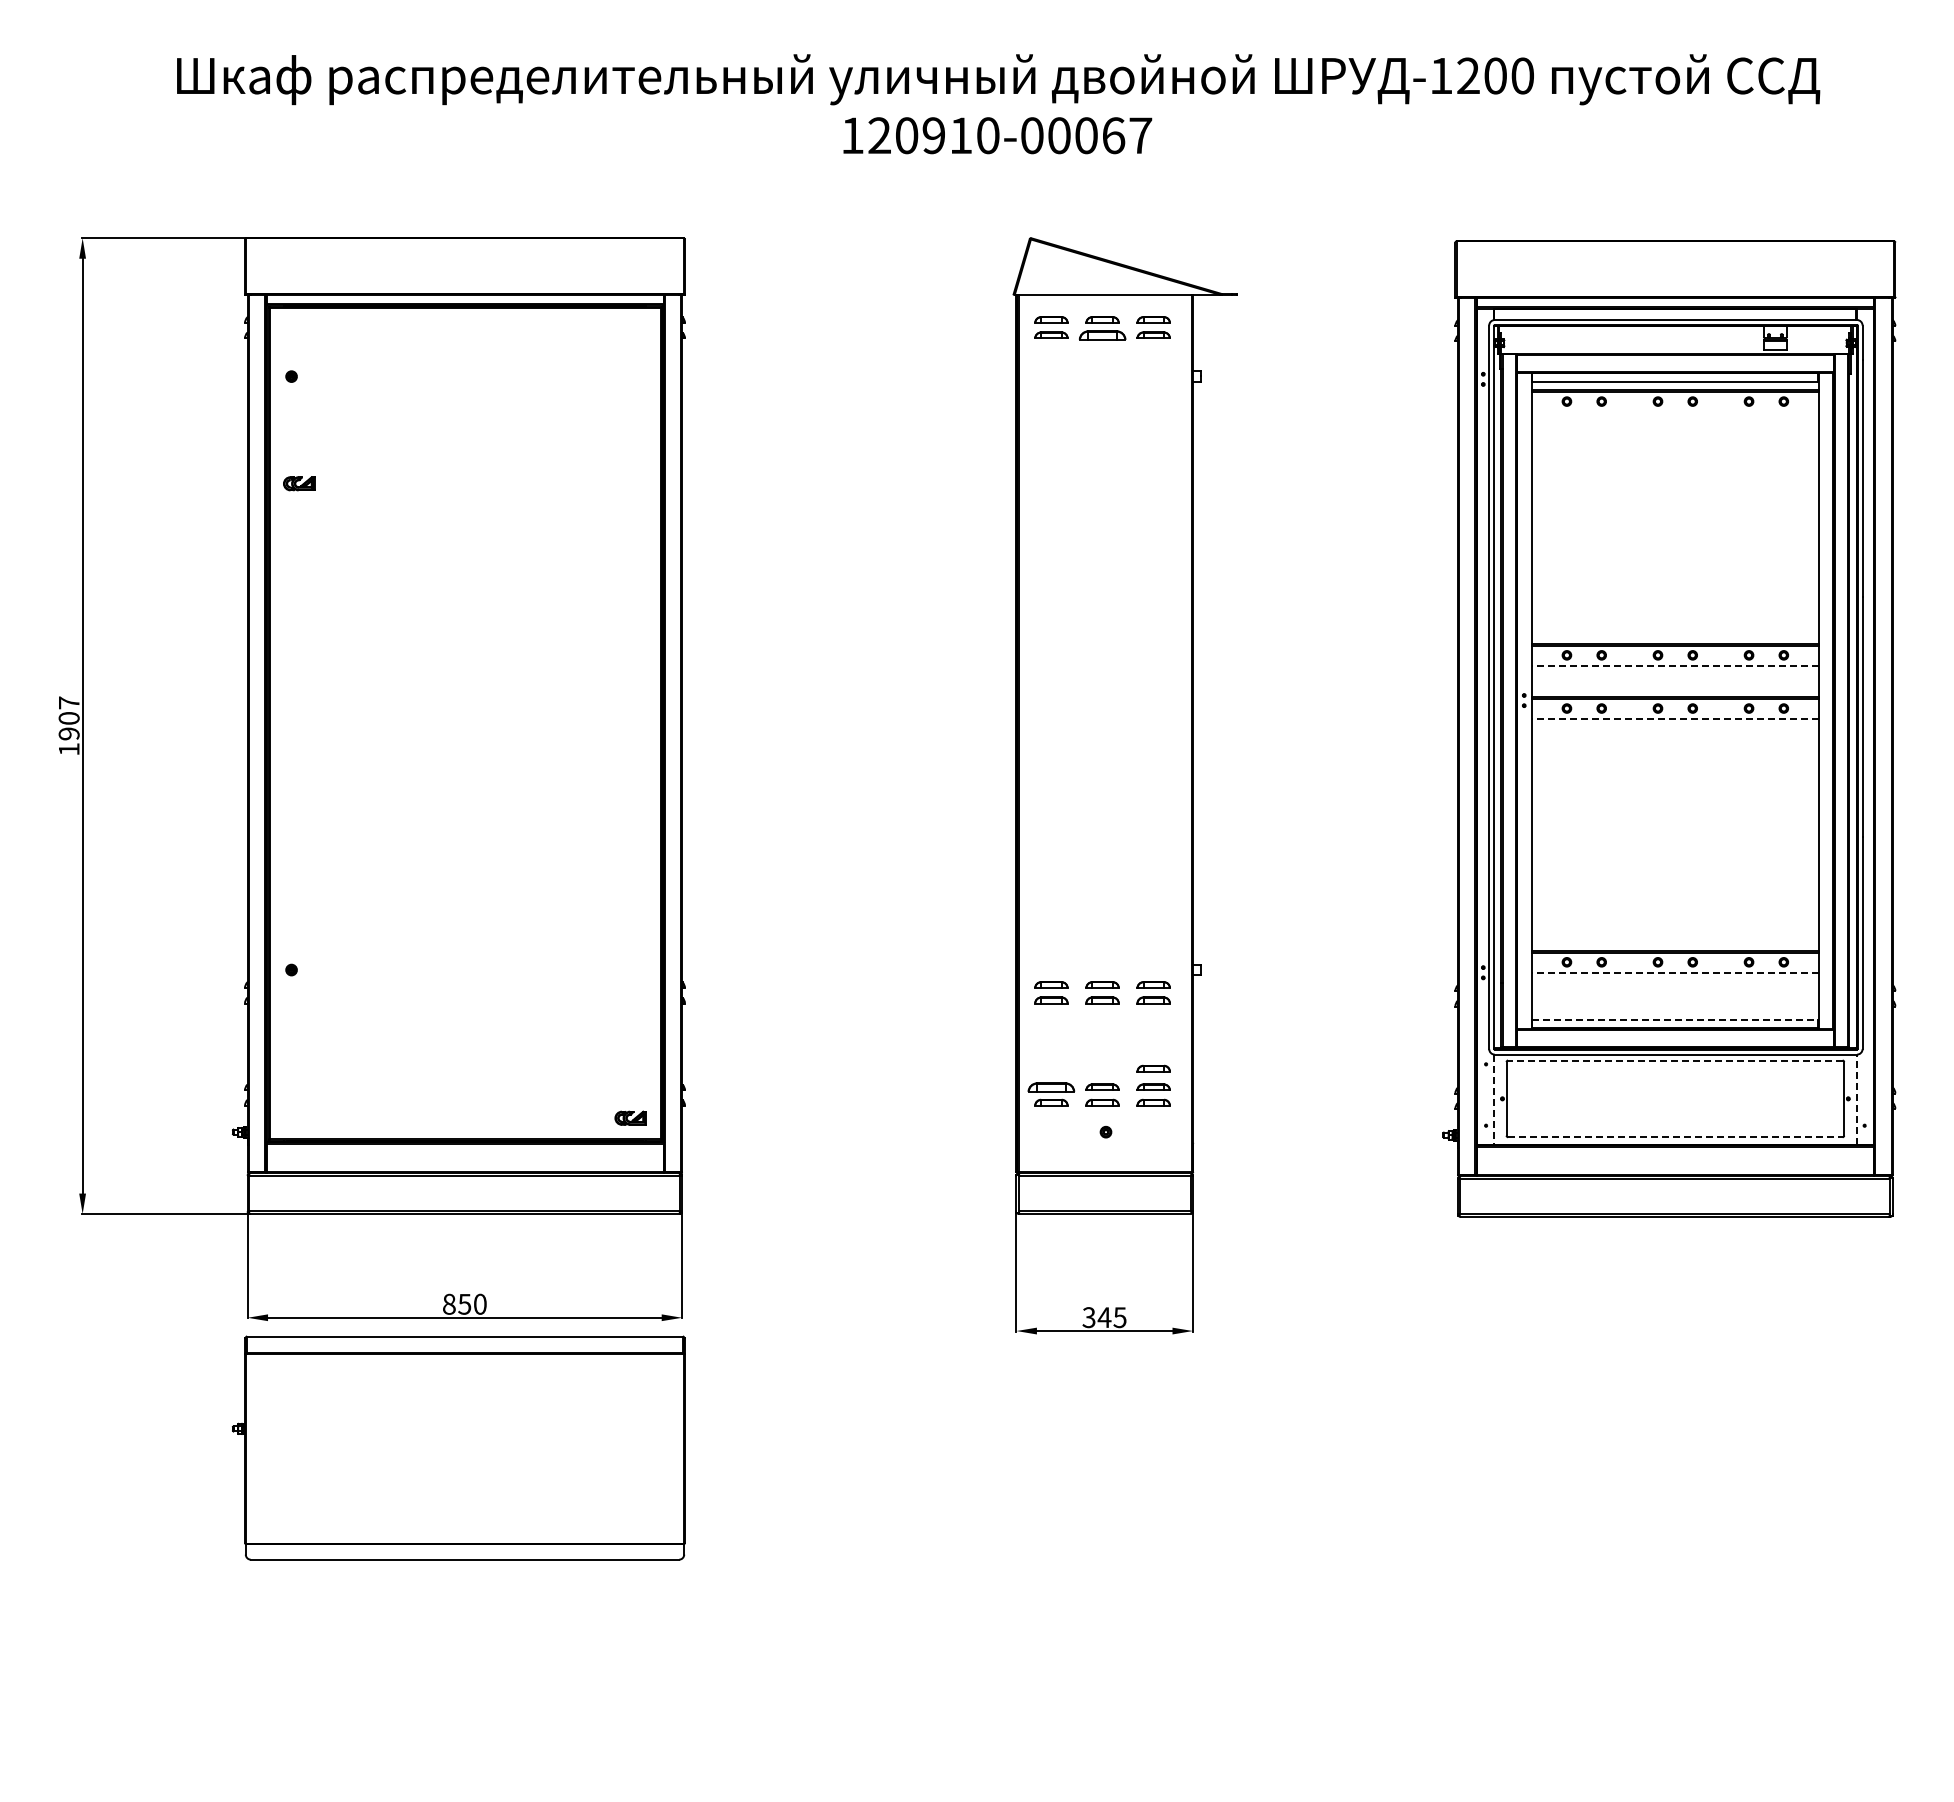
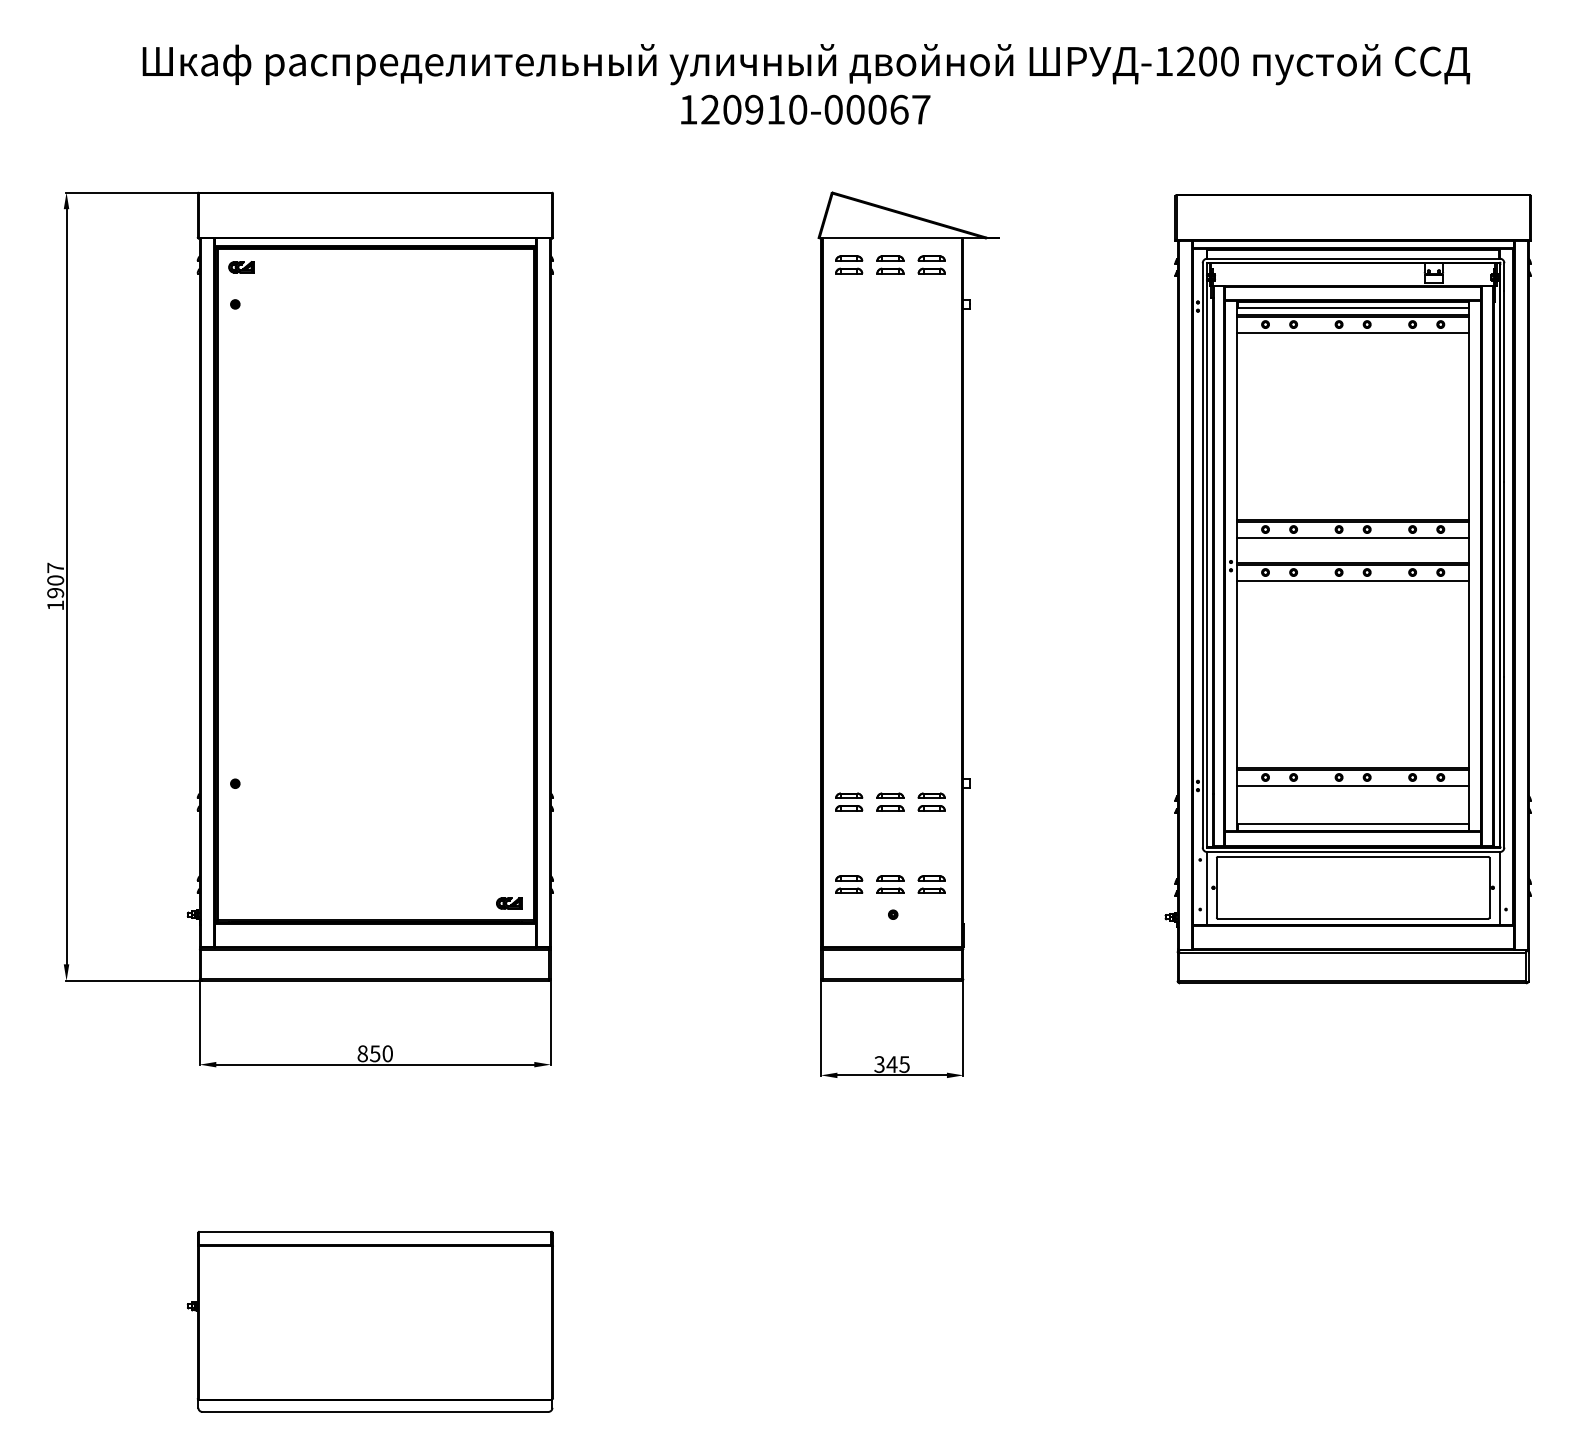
part: (1102, 334) -> (890, 270), size x0.71
line: (1675, 411) -> (1353, 332), added
part: (299, 483) -> (241, 267), moved
line: (1674, 665) -> (1352, 537), dashed -> solid
line: (1674, 718) -> (1352, 580), dashed -> solid
line: (1674, 972) -> (1352, 785), dashed -> solid
line: (1675, 1020) -> (1353, 824), dashed -> solid
line: (1674, 1060) -> (1352, 856), dashed -> solid
part: (1153, 1068) -> (931, 863), removed
part: (1051, 1086) -> (849, 877), size x0.71
line: (1856, 1099) -> (1499, 888), dashed -> solid
line: (1494, 1100) -> (1207, 889), dashed -> solid
line: (1675, 1137) -> (1353, 919), dashed -> solid
part: (458, 1447) -> (370, 1321), moved

